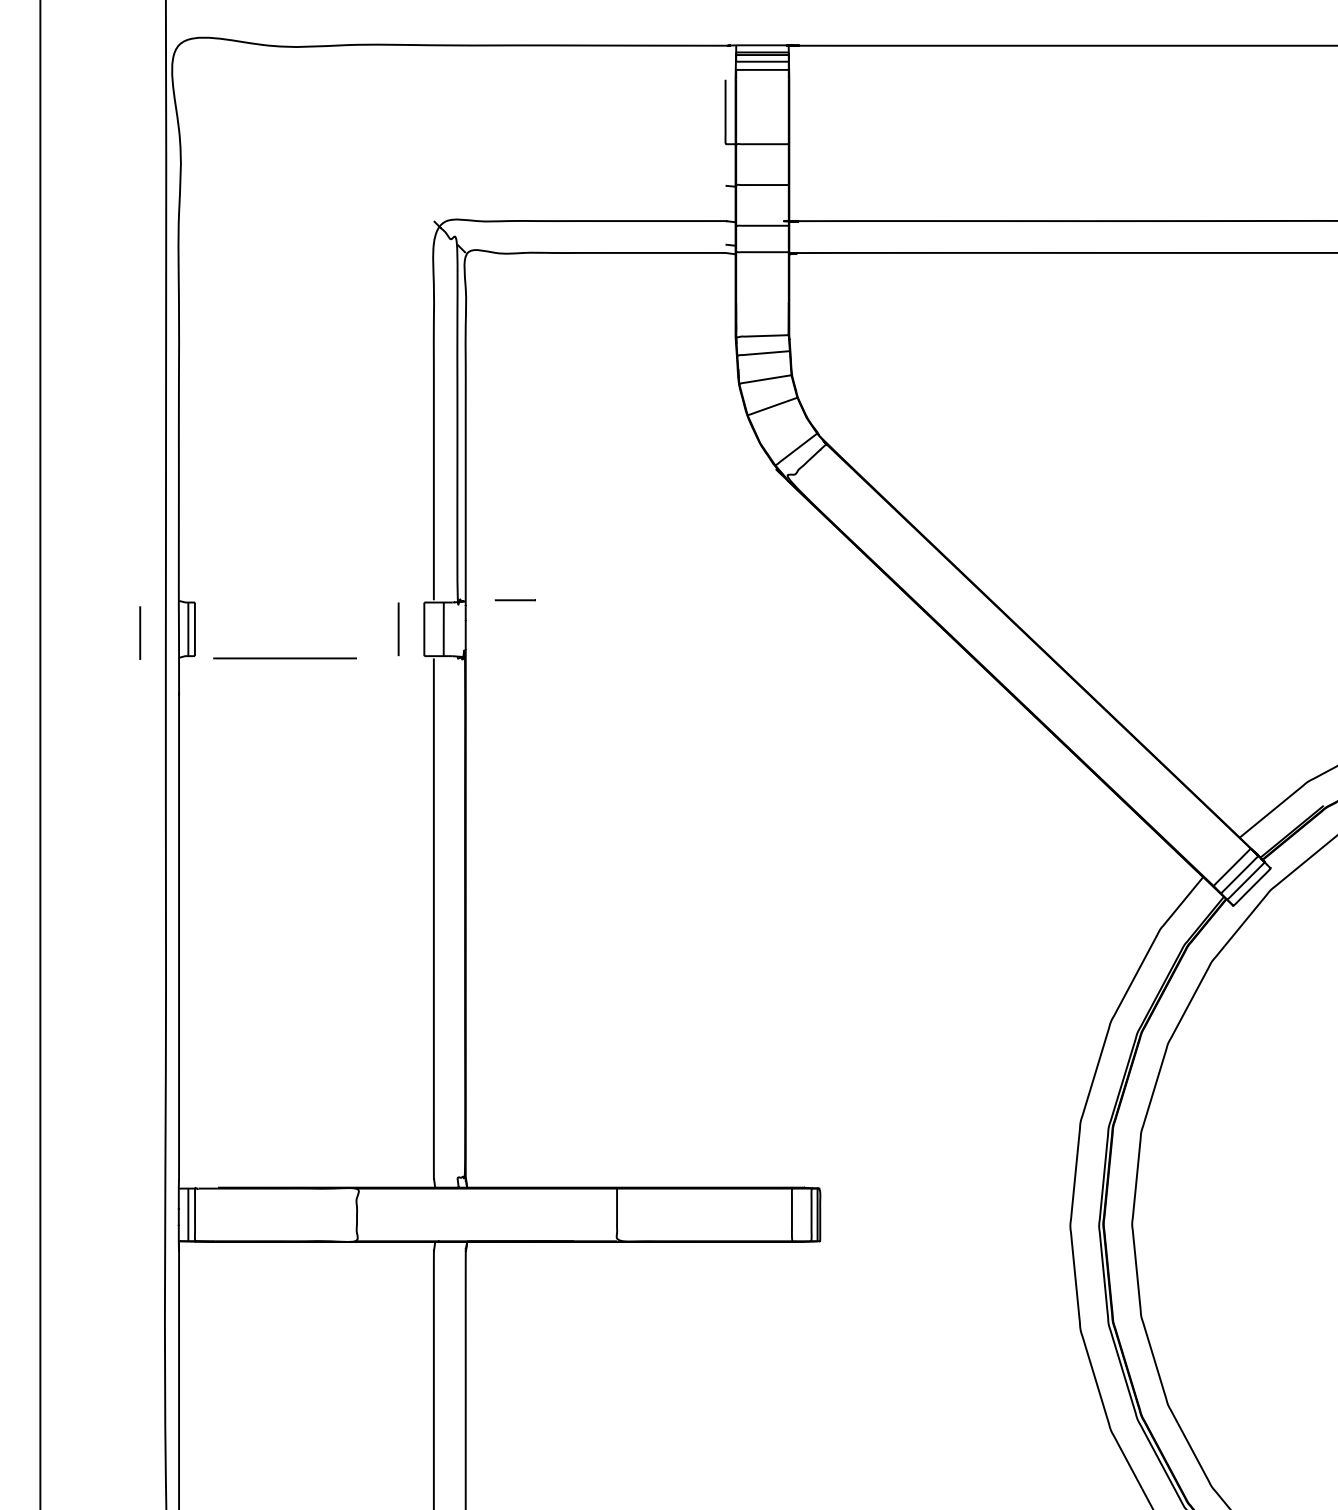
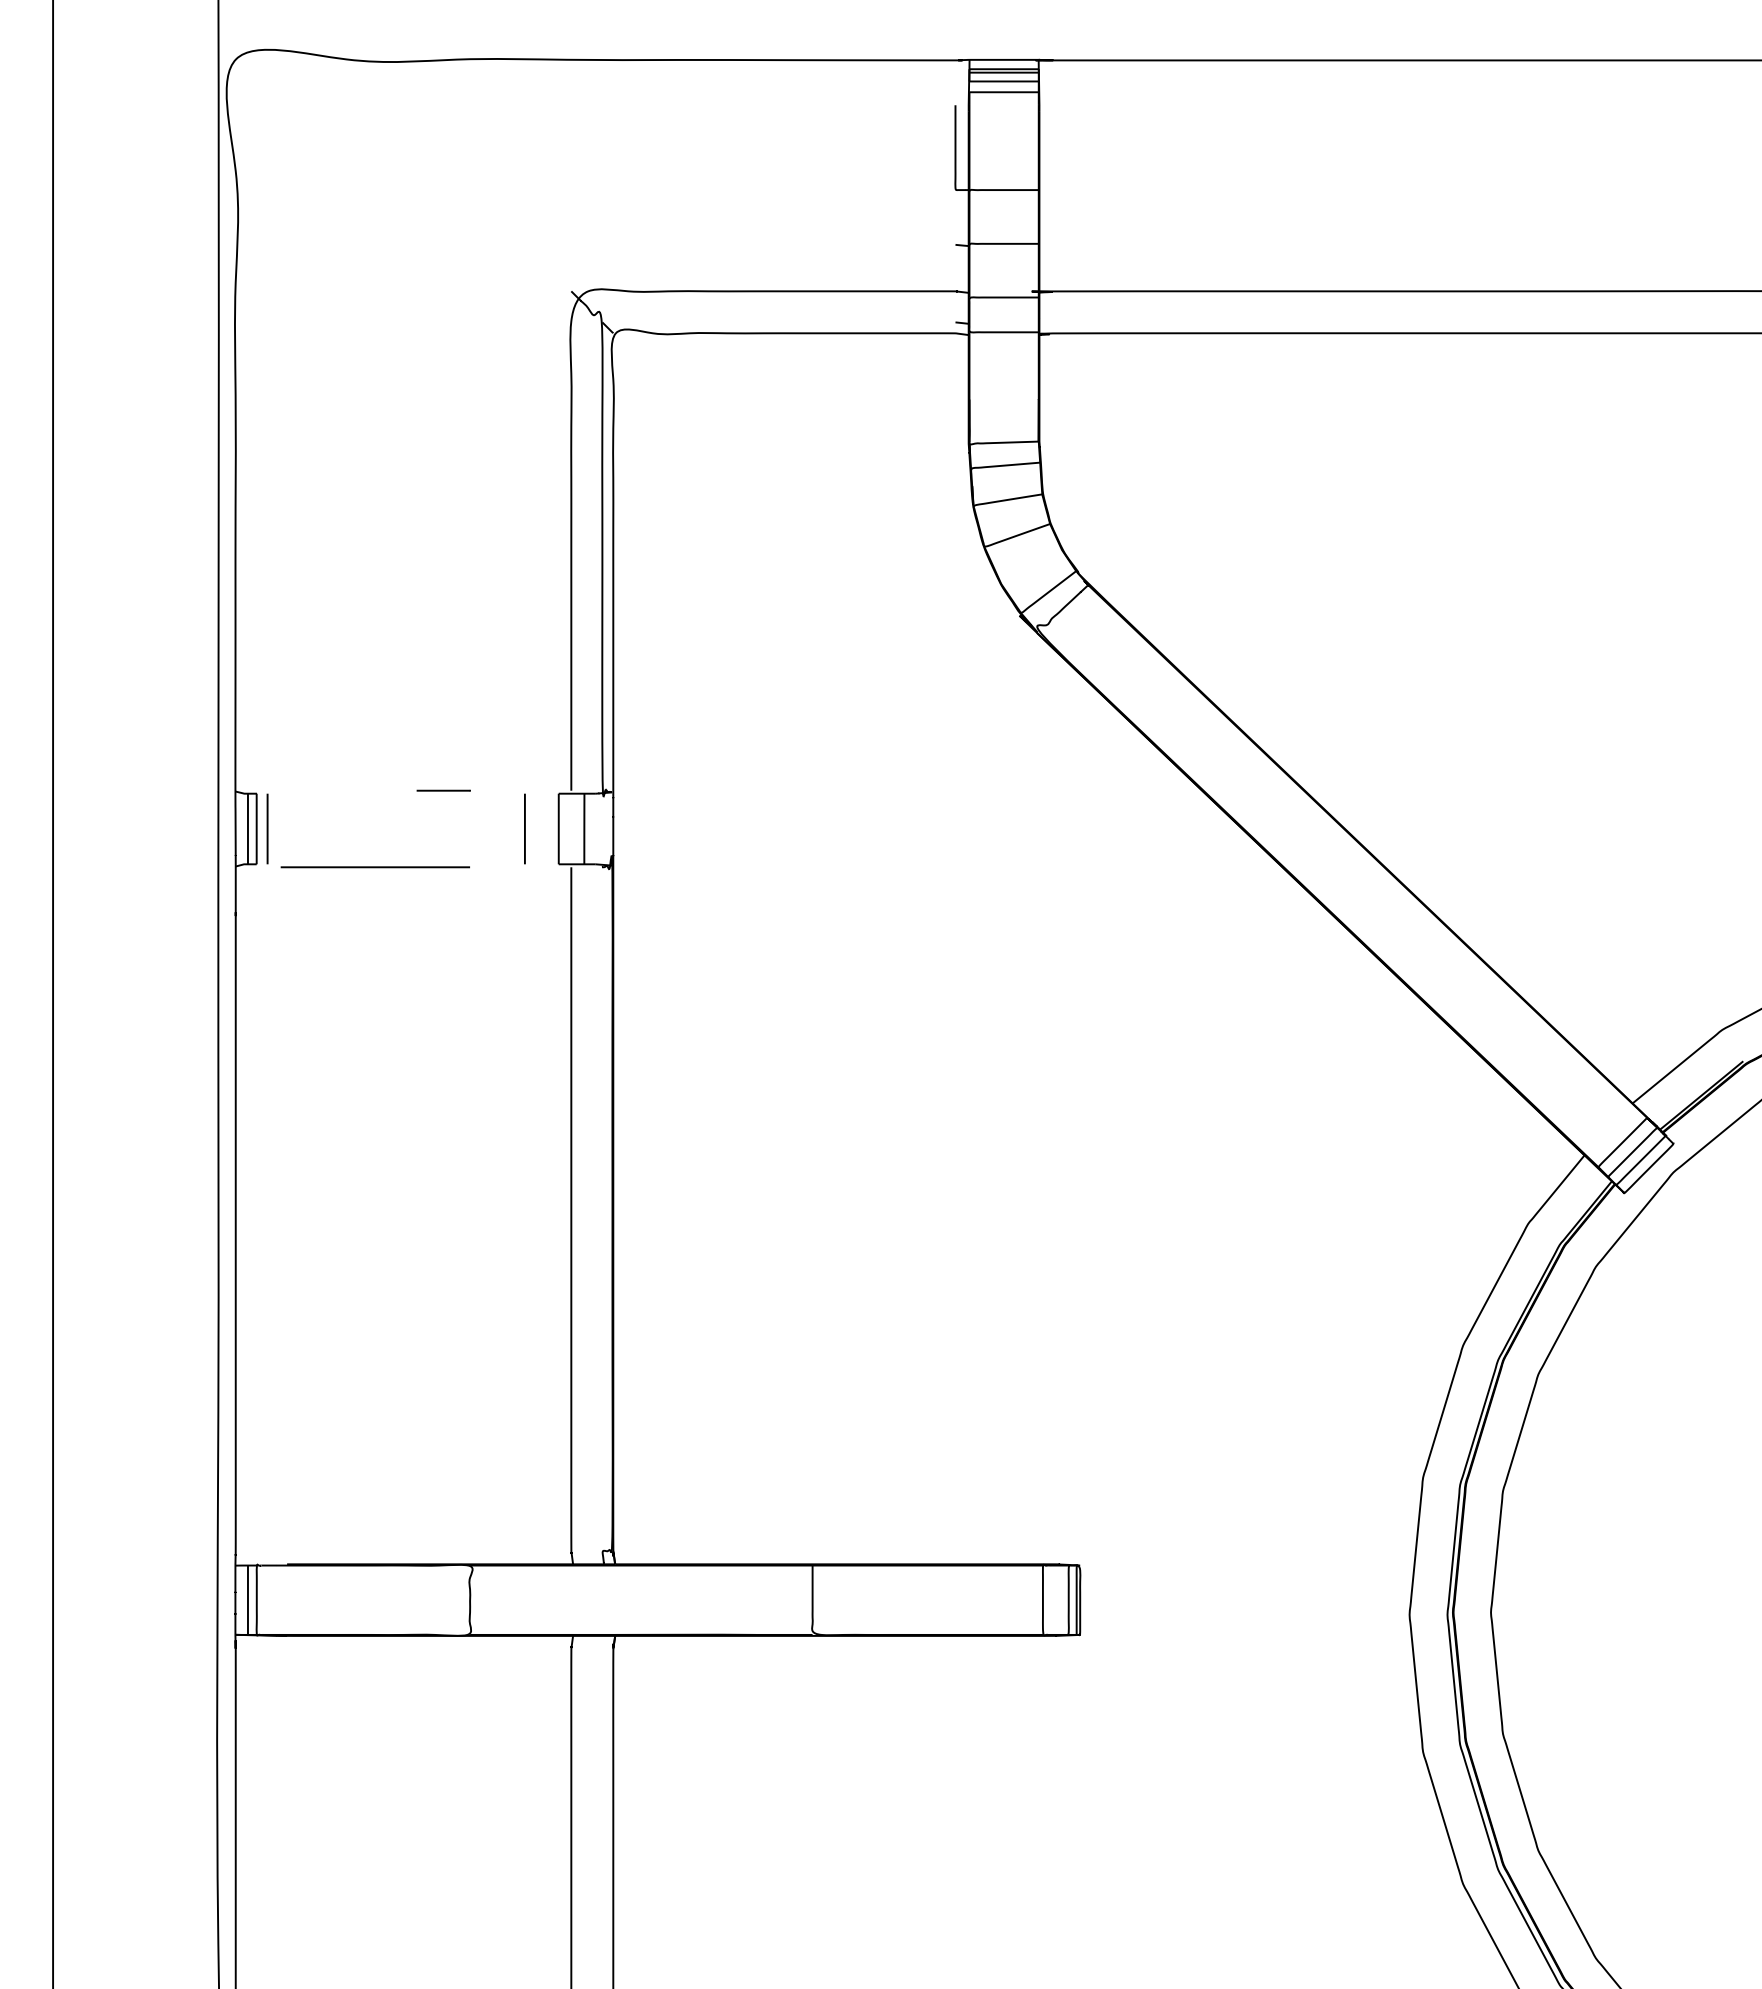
line: (515, 600) -> (443, 790), moved
line: (140, 632) -> (267, 828), moved

